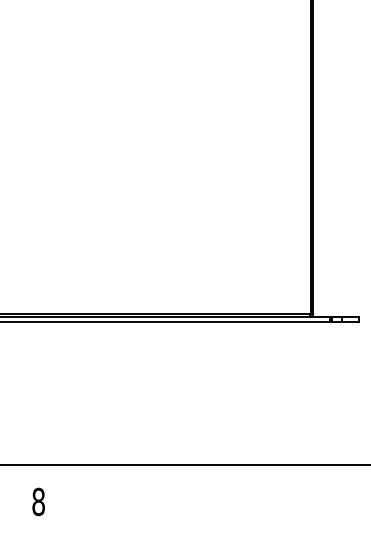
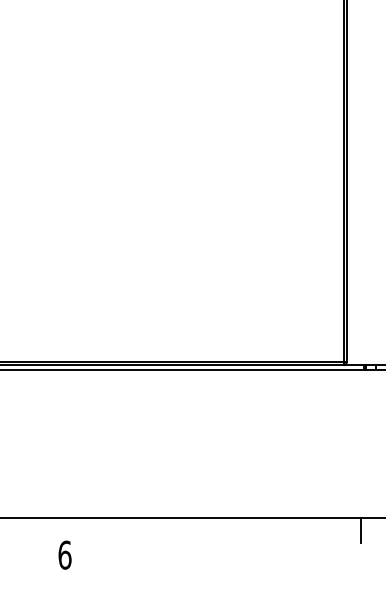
line: (327, 477) -> (361, 530), added
text: (38, 501) -> (64, 554), 8 -> 6

